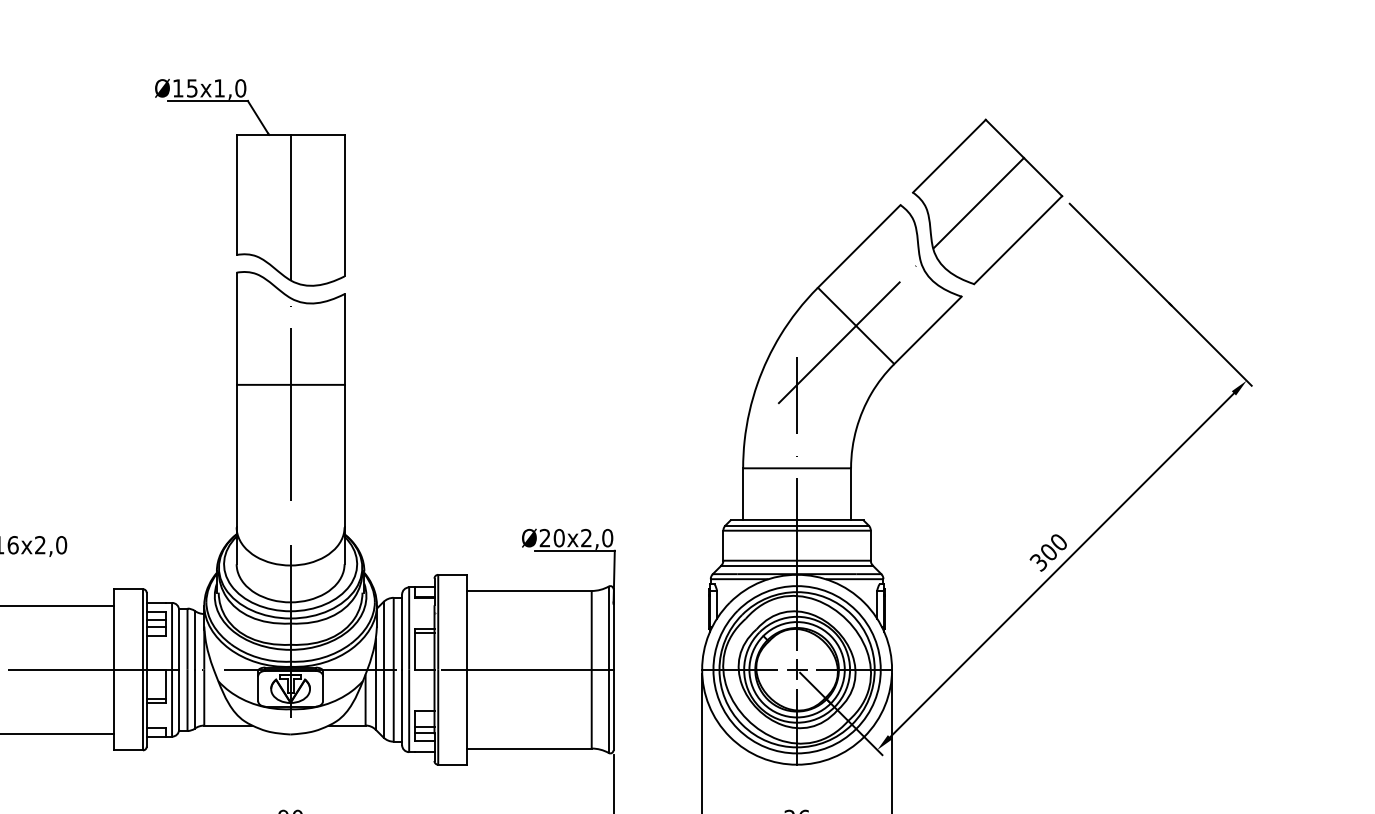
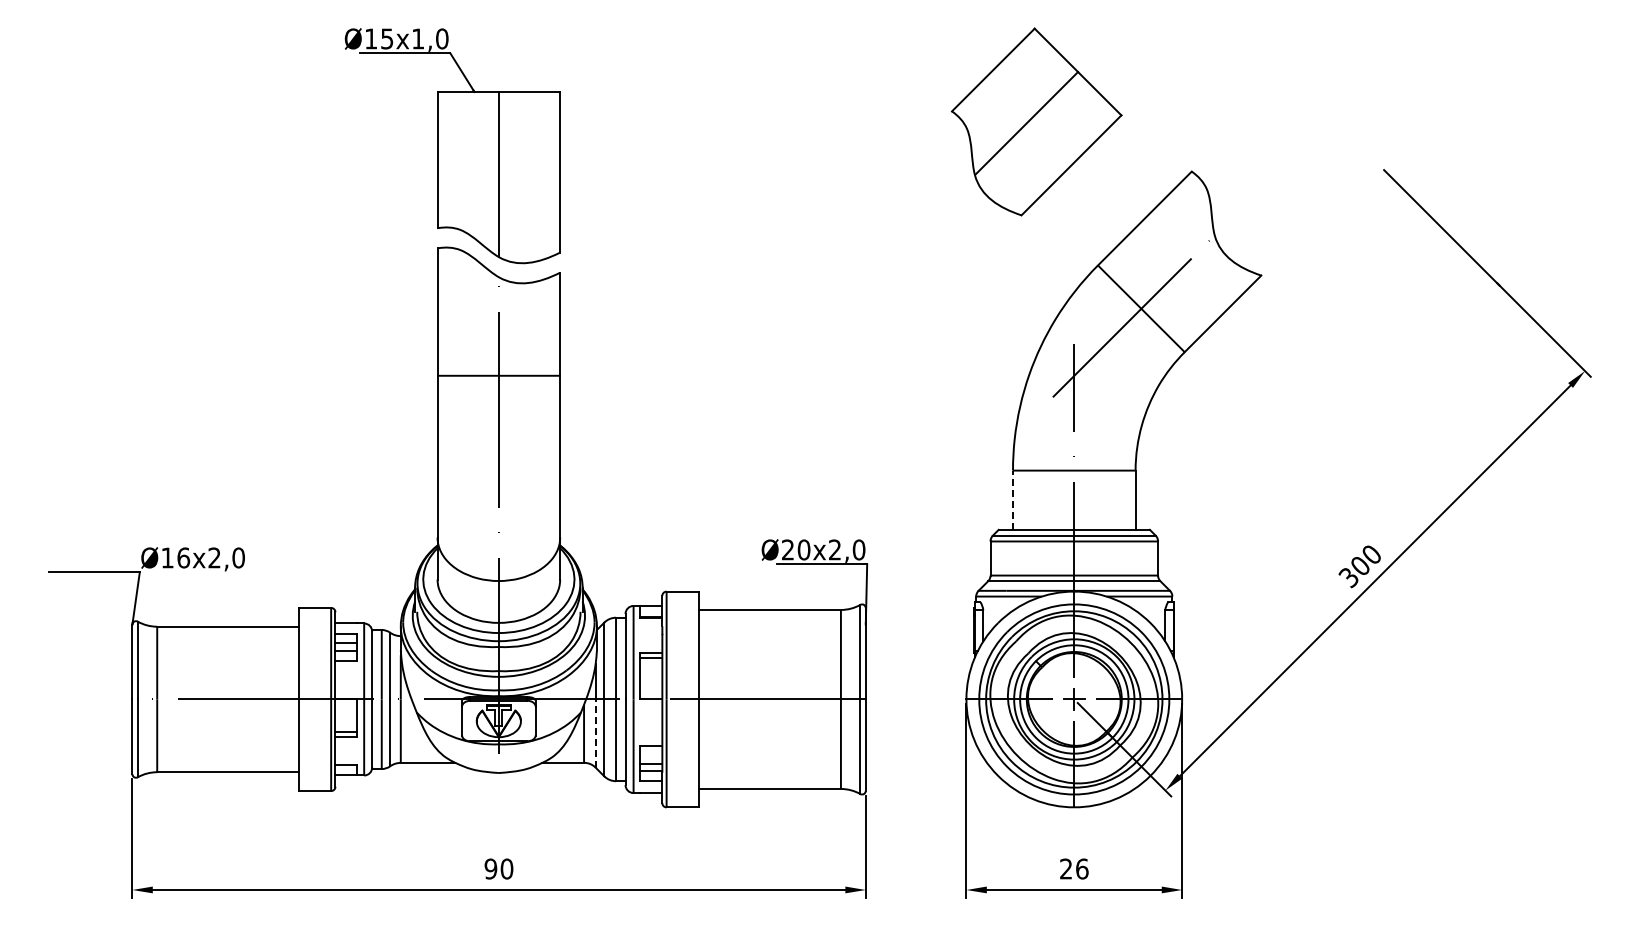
part: (987, 201) -> (1036, 121), moved
line: (743, 494) -> (1013, 500), solid -> dashed
line: (375, 699) -> (595, 733), solid -> dashed

